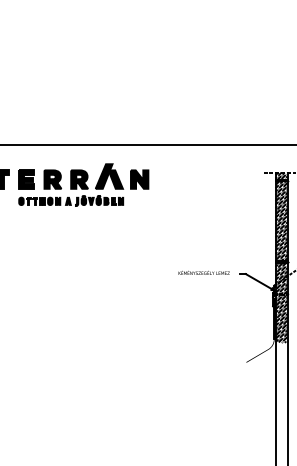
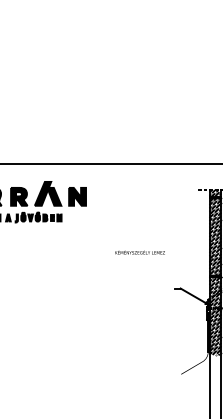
text: (203, 272) -> (139, 252), moved

